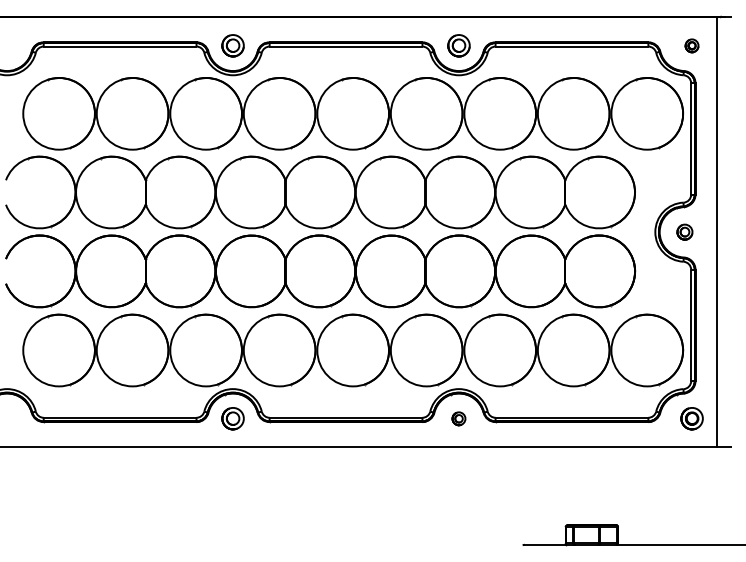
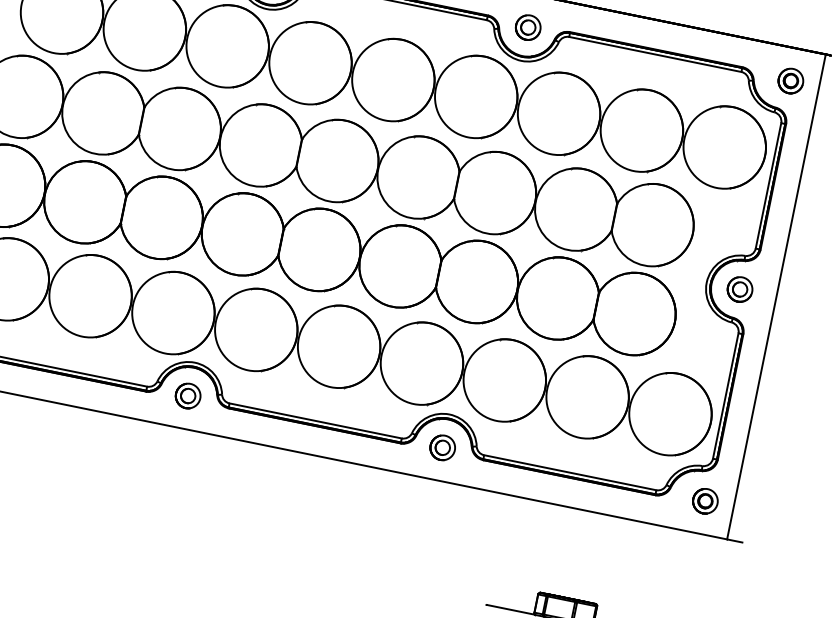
part: (691, 45) -> (790, 80), size x1.67
part: (684, 231) -> (739, 288), size x1.43
part: (458, 418) -> (442, 447), size x1.67

